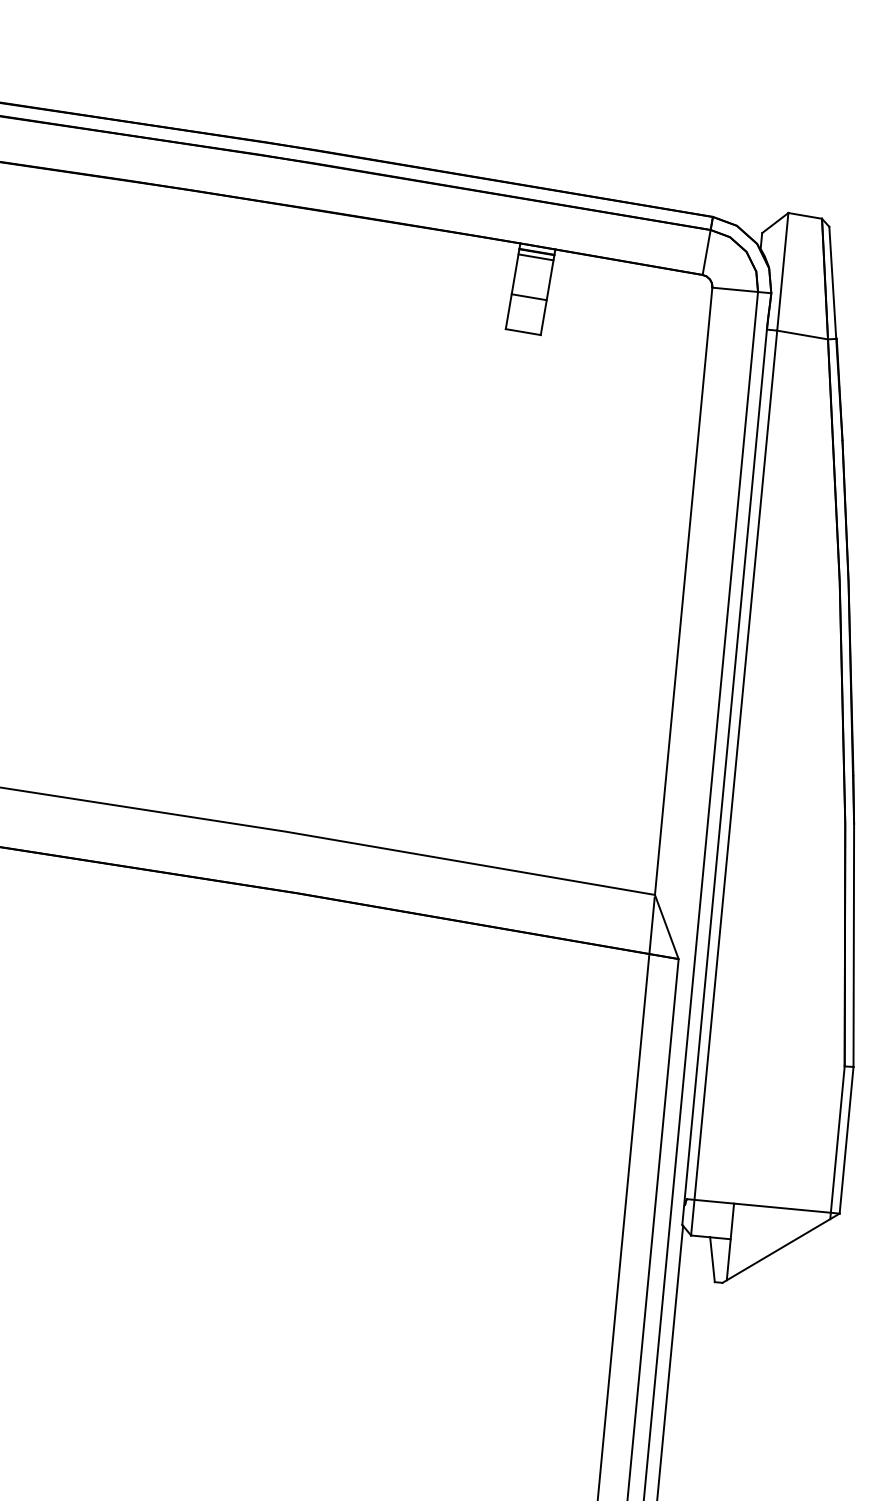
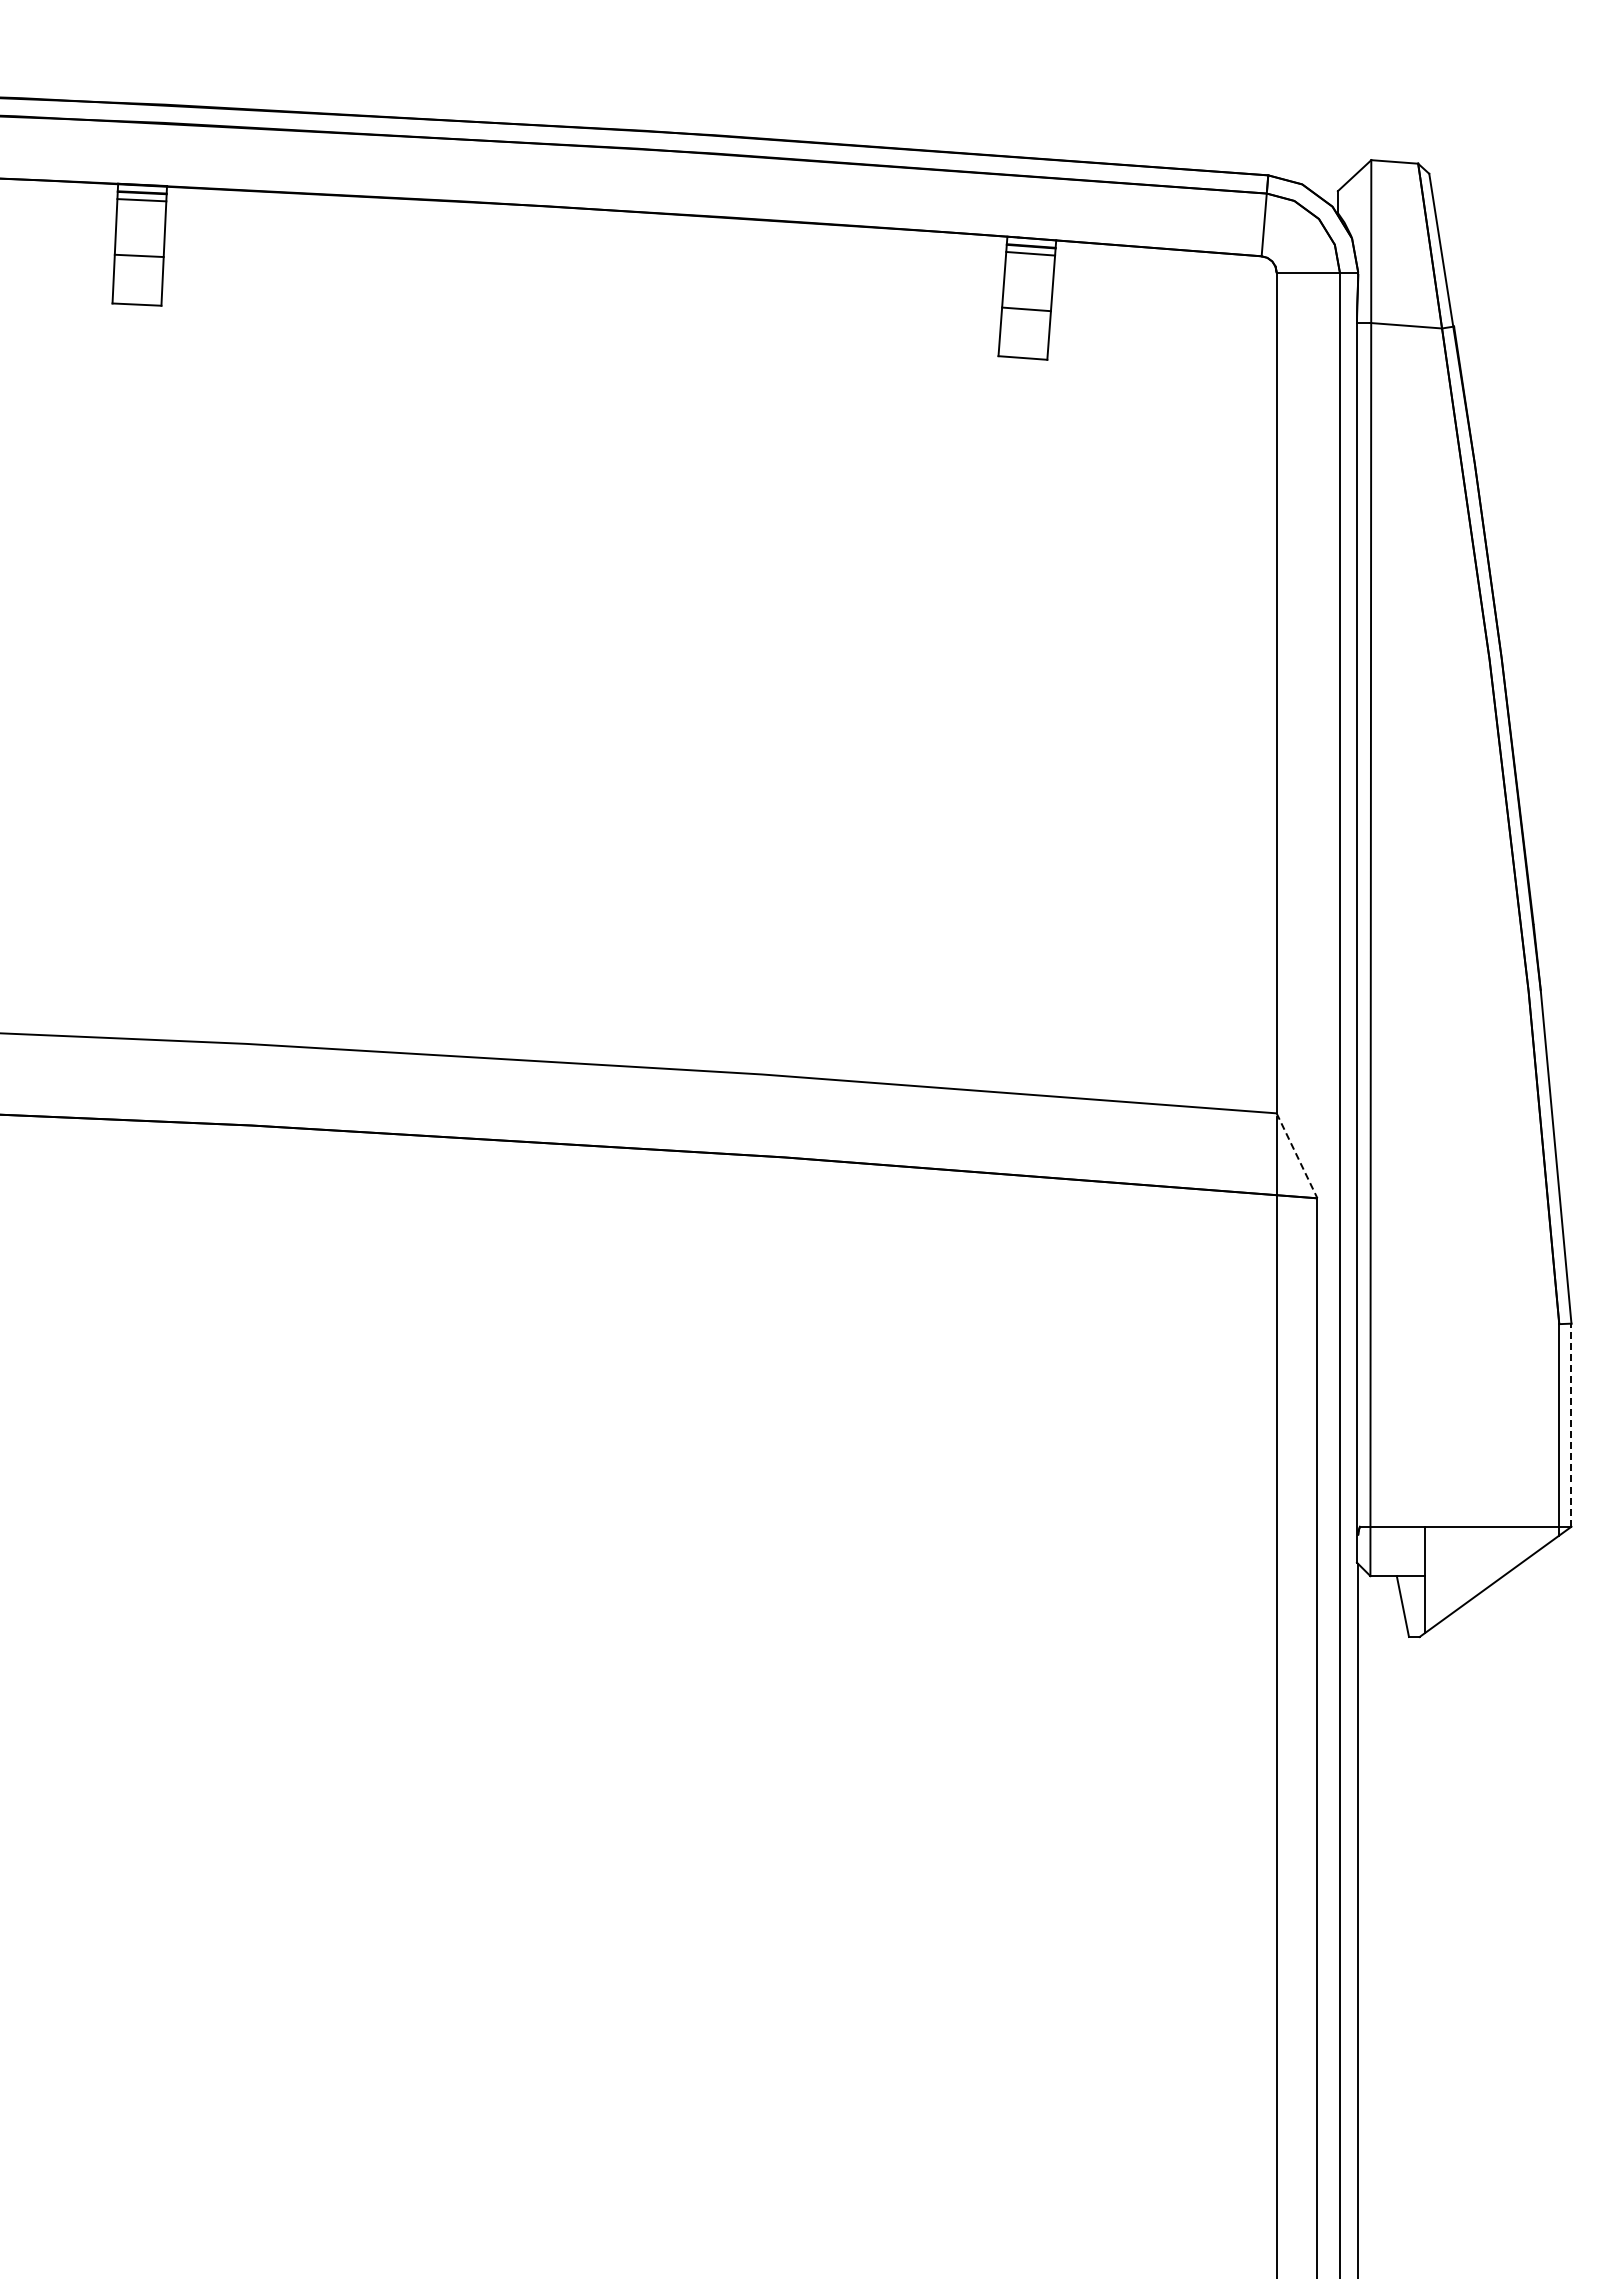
line: (667, 927) -> (1297, 1156), solid -> dashed
line: (846, 1140) -> (1571, 1425), solid -> dashed

